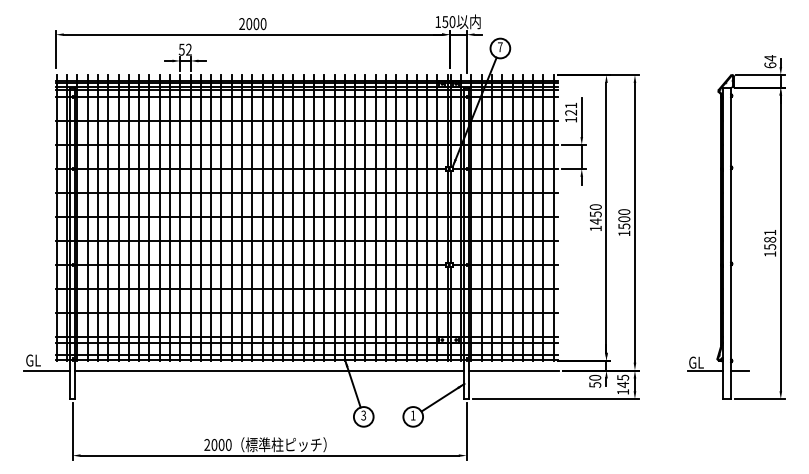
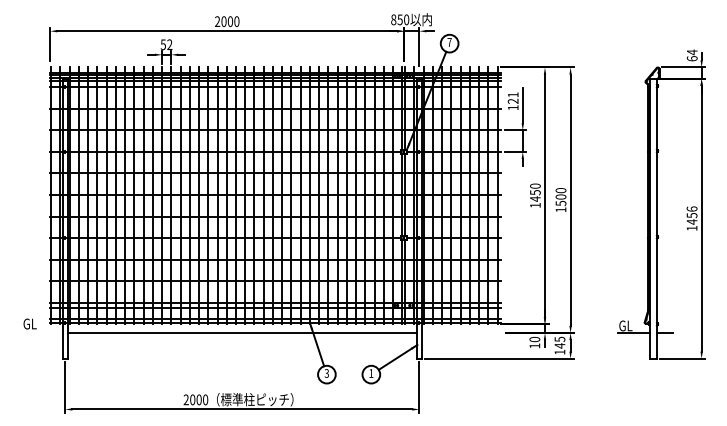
text: (437, 21) -> (393, 19), 150 -> 850
text: (769, 239) -> (691, 215), 1581 -> 1456
line: (47, 371) -> (42, 333), removed
line: (513, 371) -> (461, 333), removed
text: (594, 384) -> (534, 345), 50 -> 10

